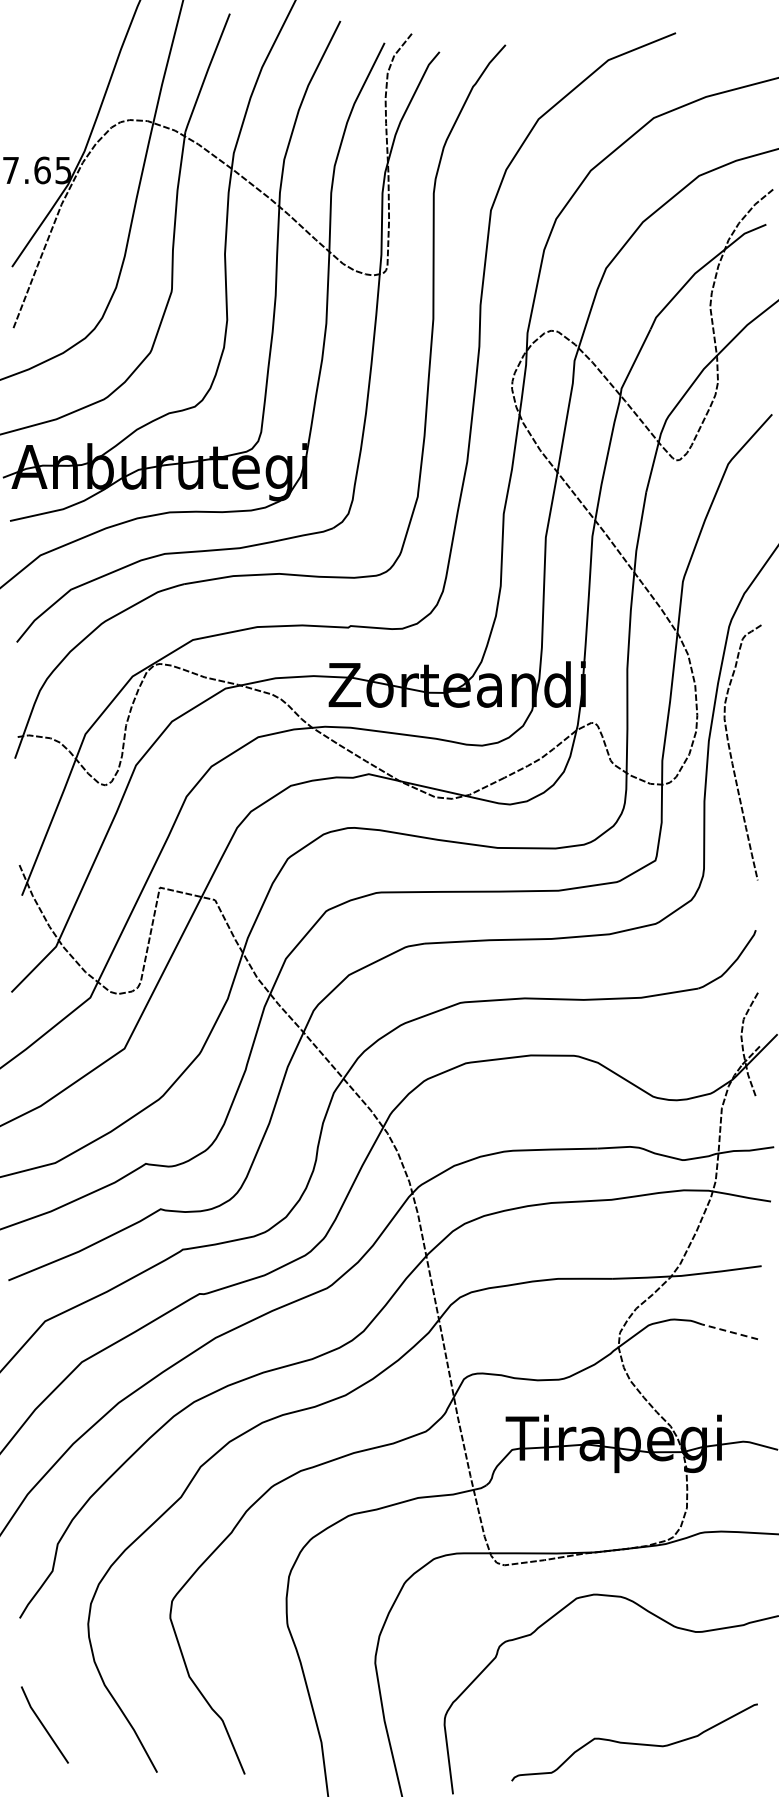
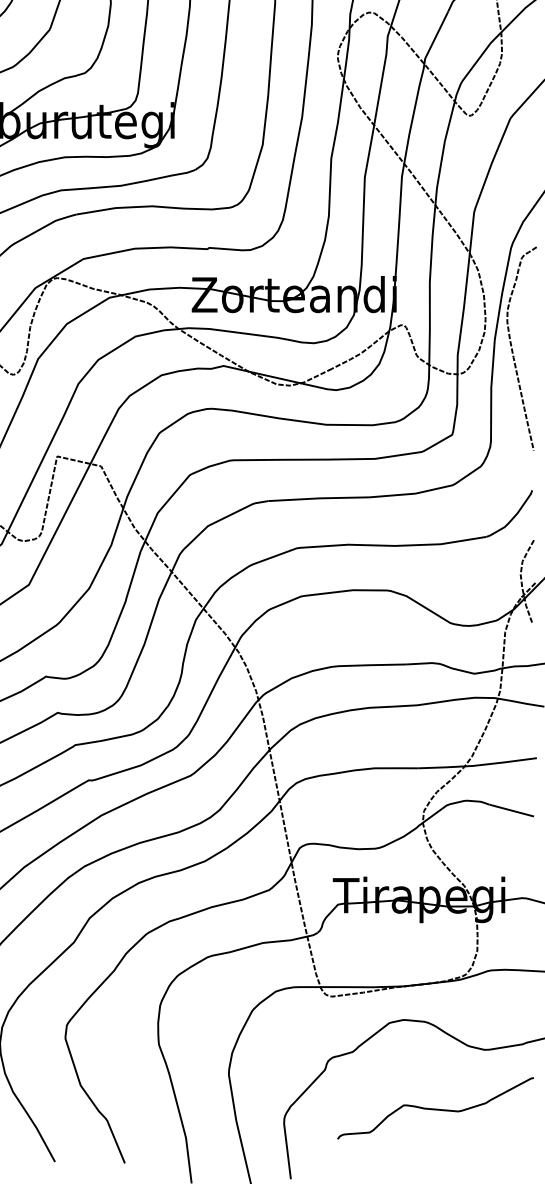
line: (730, 1331) -> (512, 810), dashed -> solid
curve: (633, 1742) -> (434, 1108), moved

